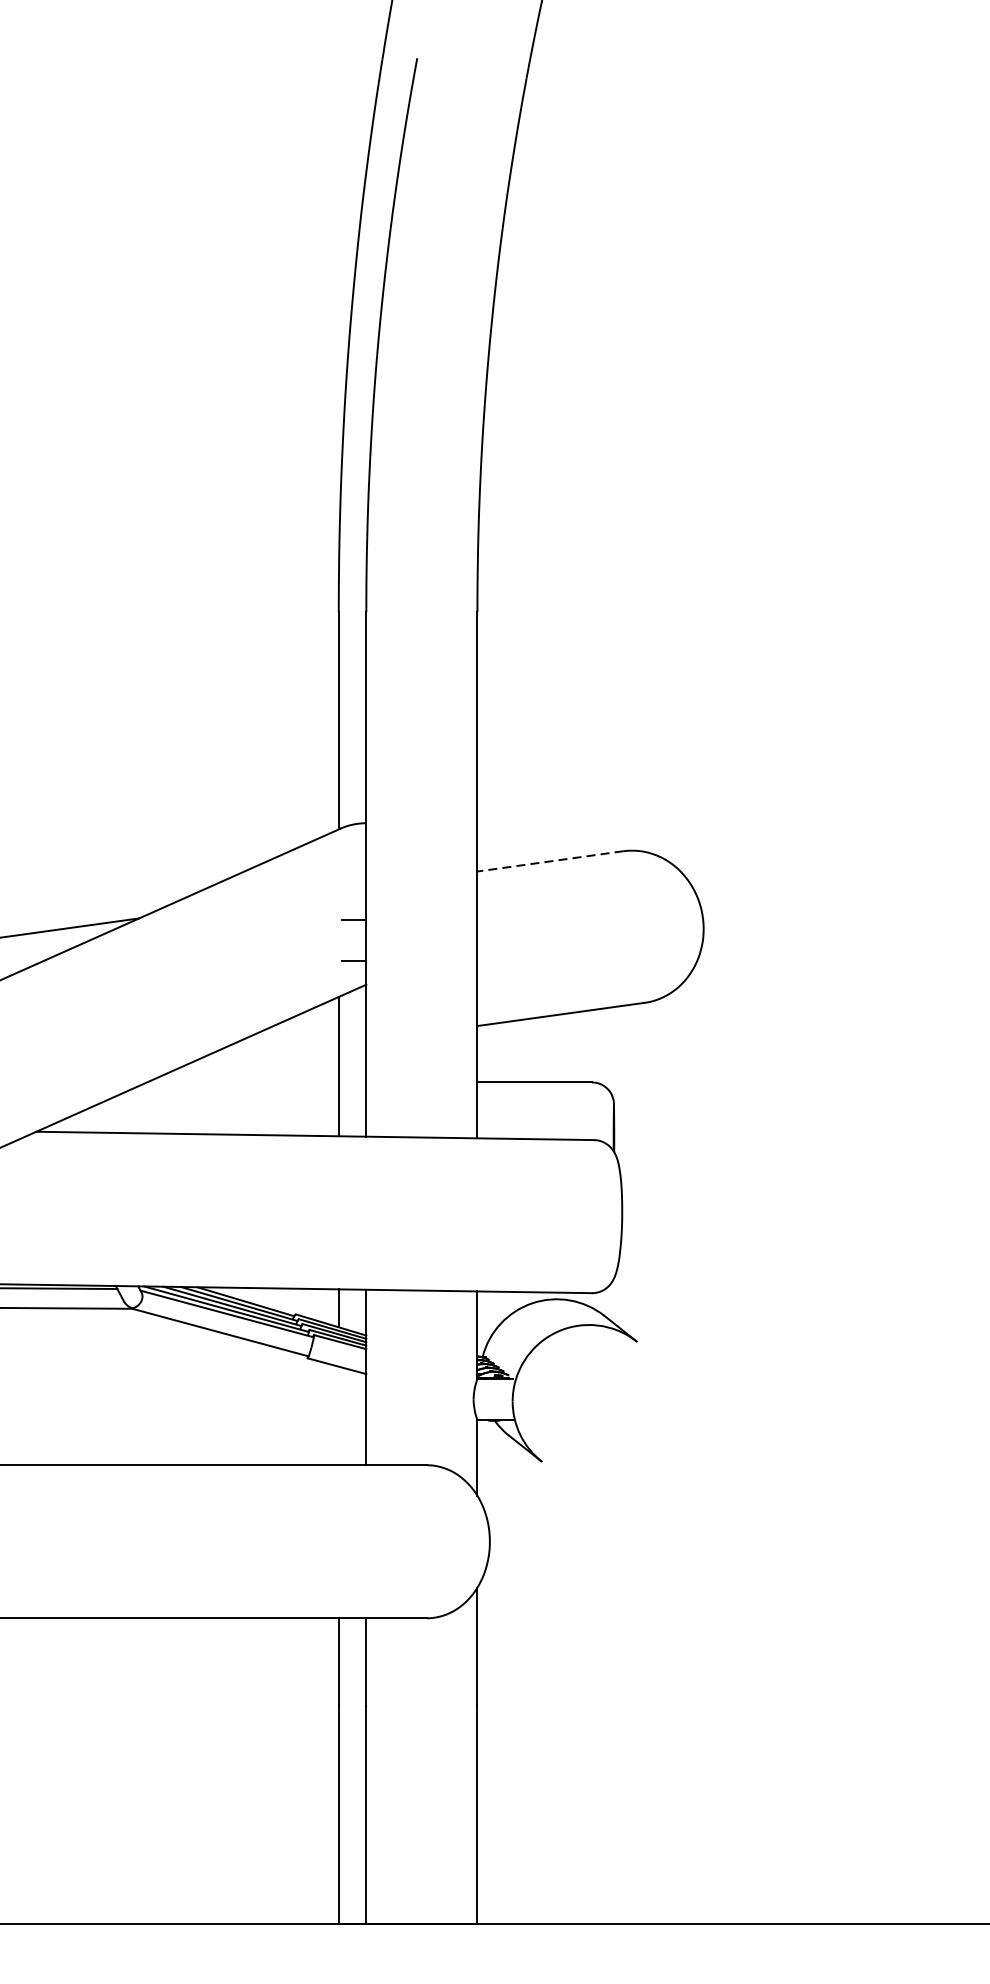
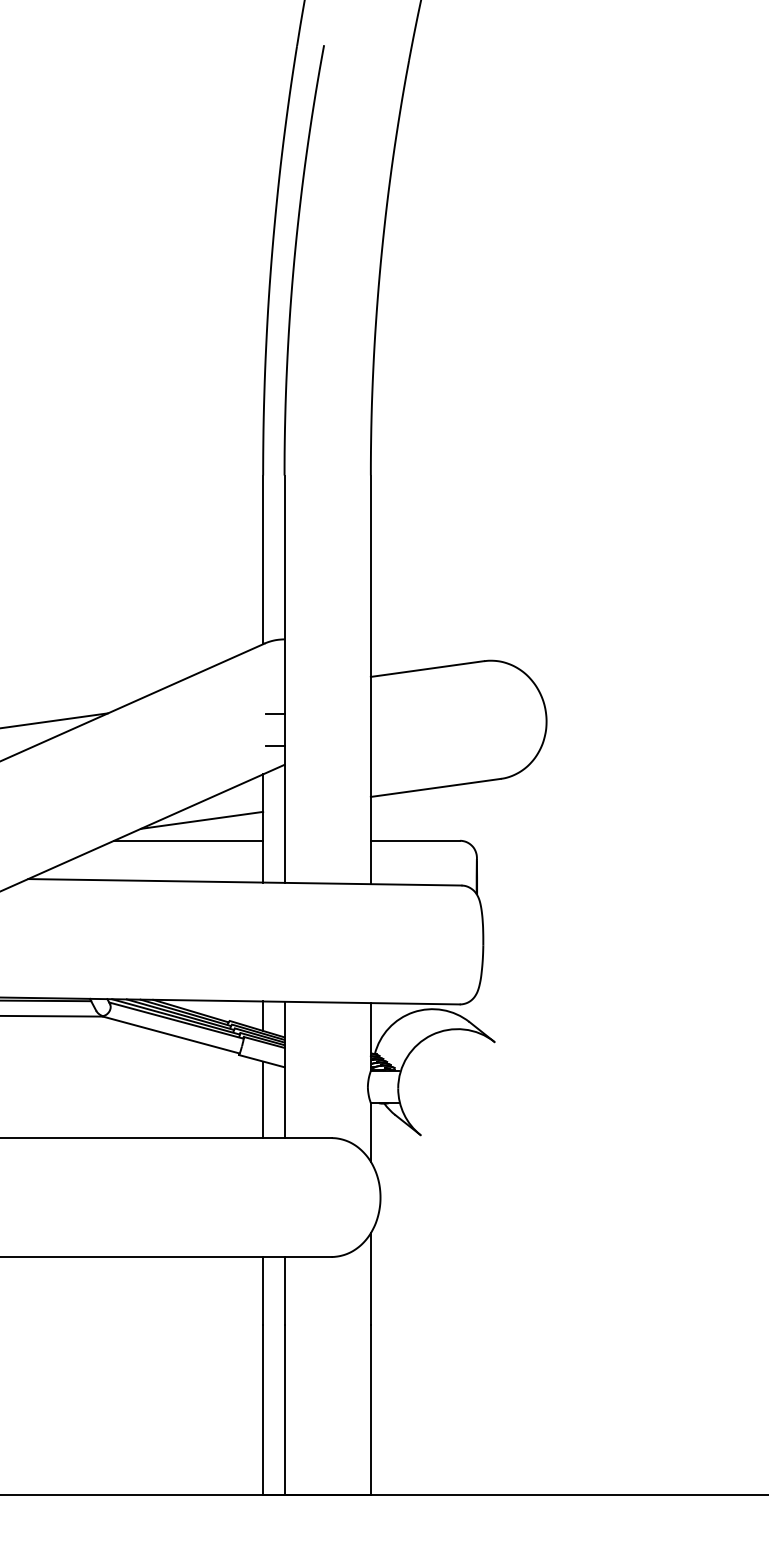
line: (550, 861) -> (427, 669), dashed -> solid
line: (259, 1055) -> (201, 819), added
line: (242, 1082) -> (188, 840), added
line: (339, 1415) -> (263, 1099), added

